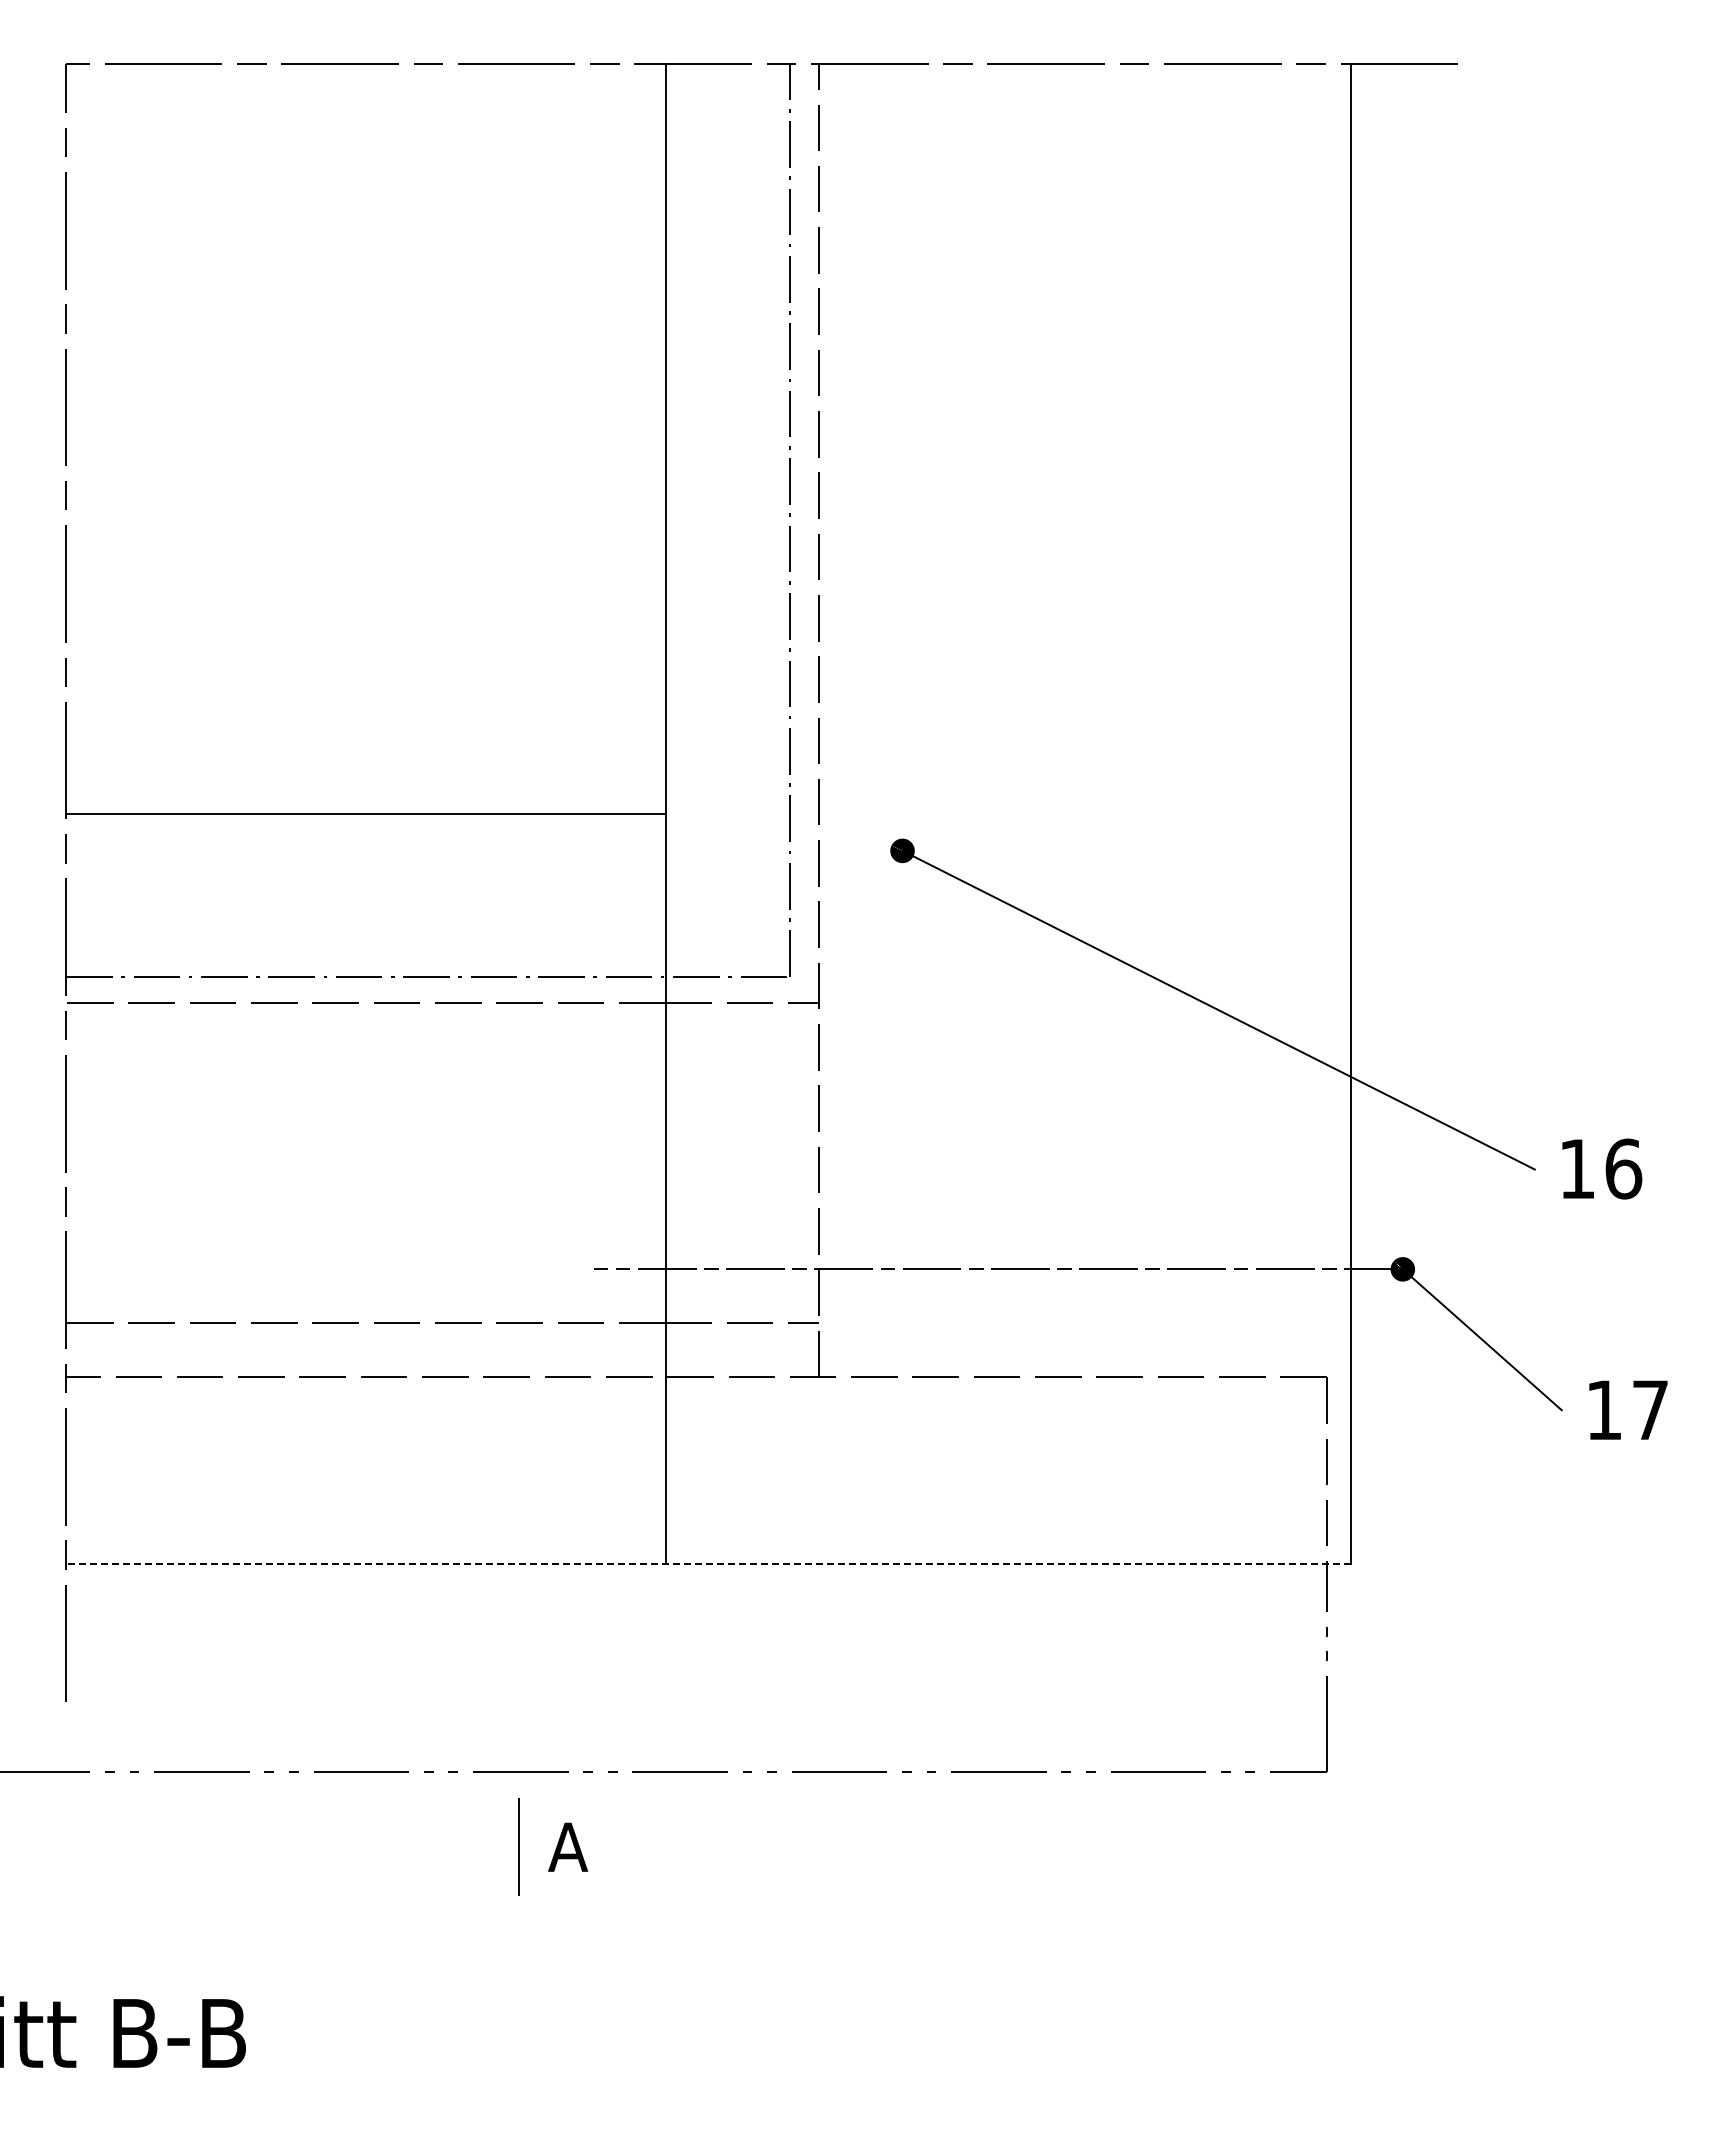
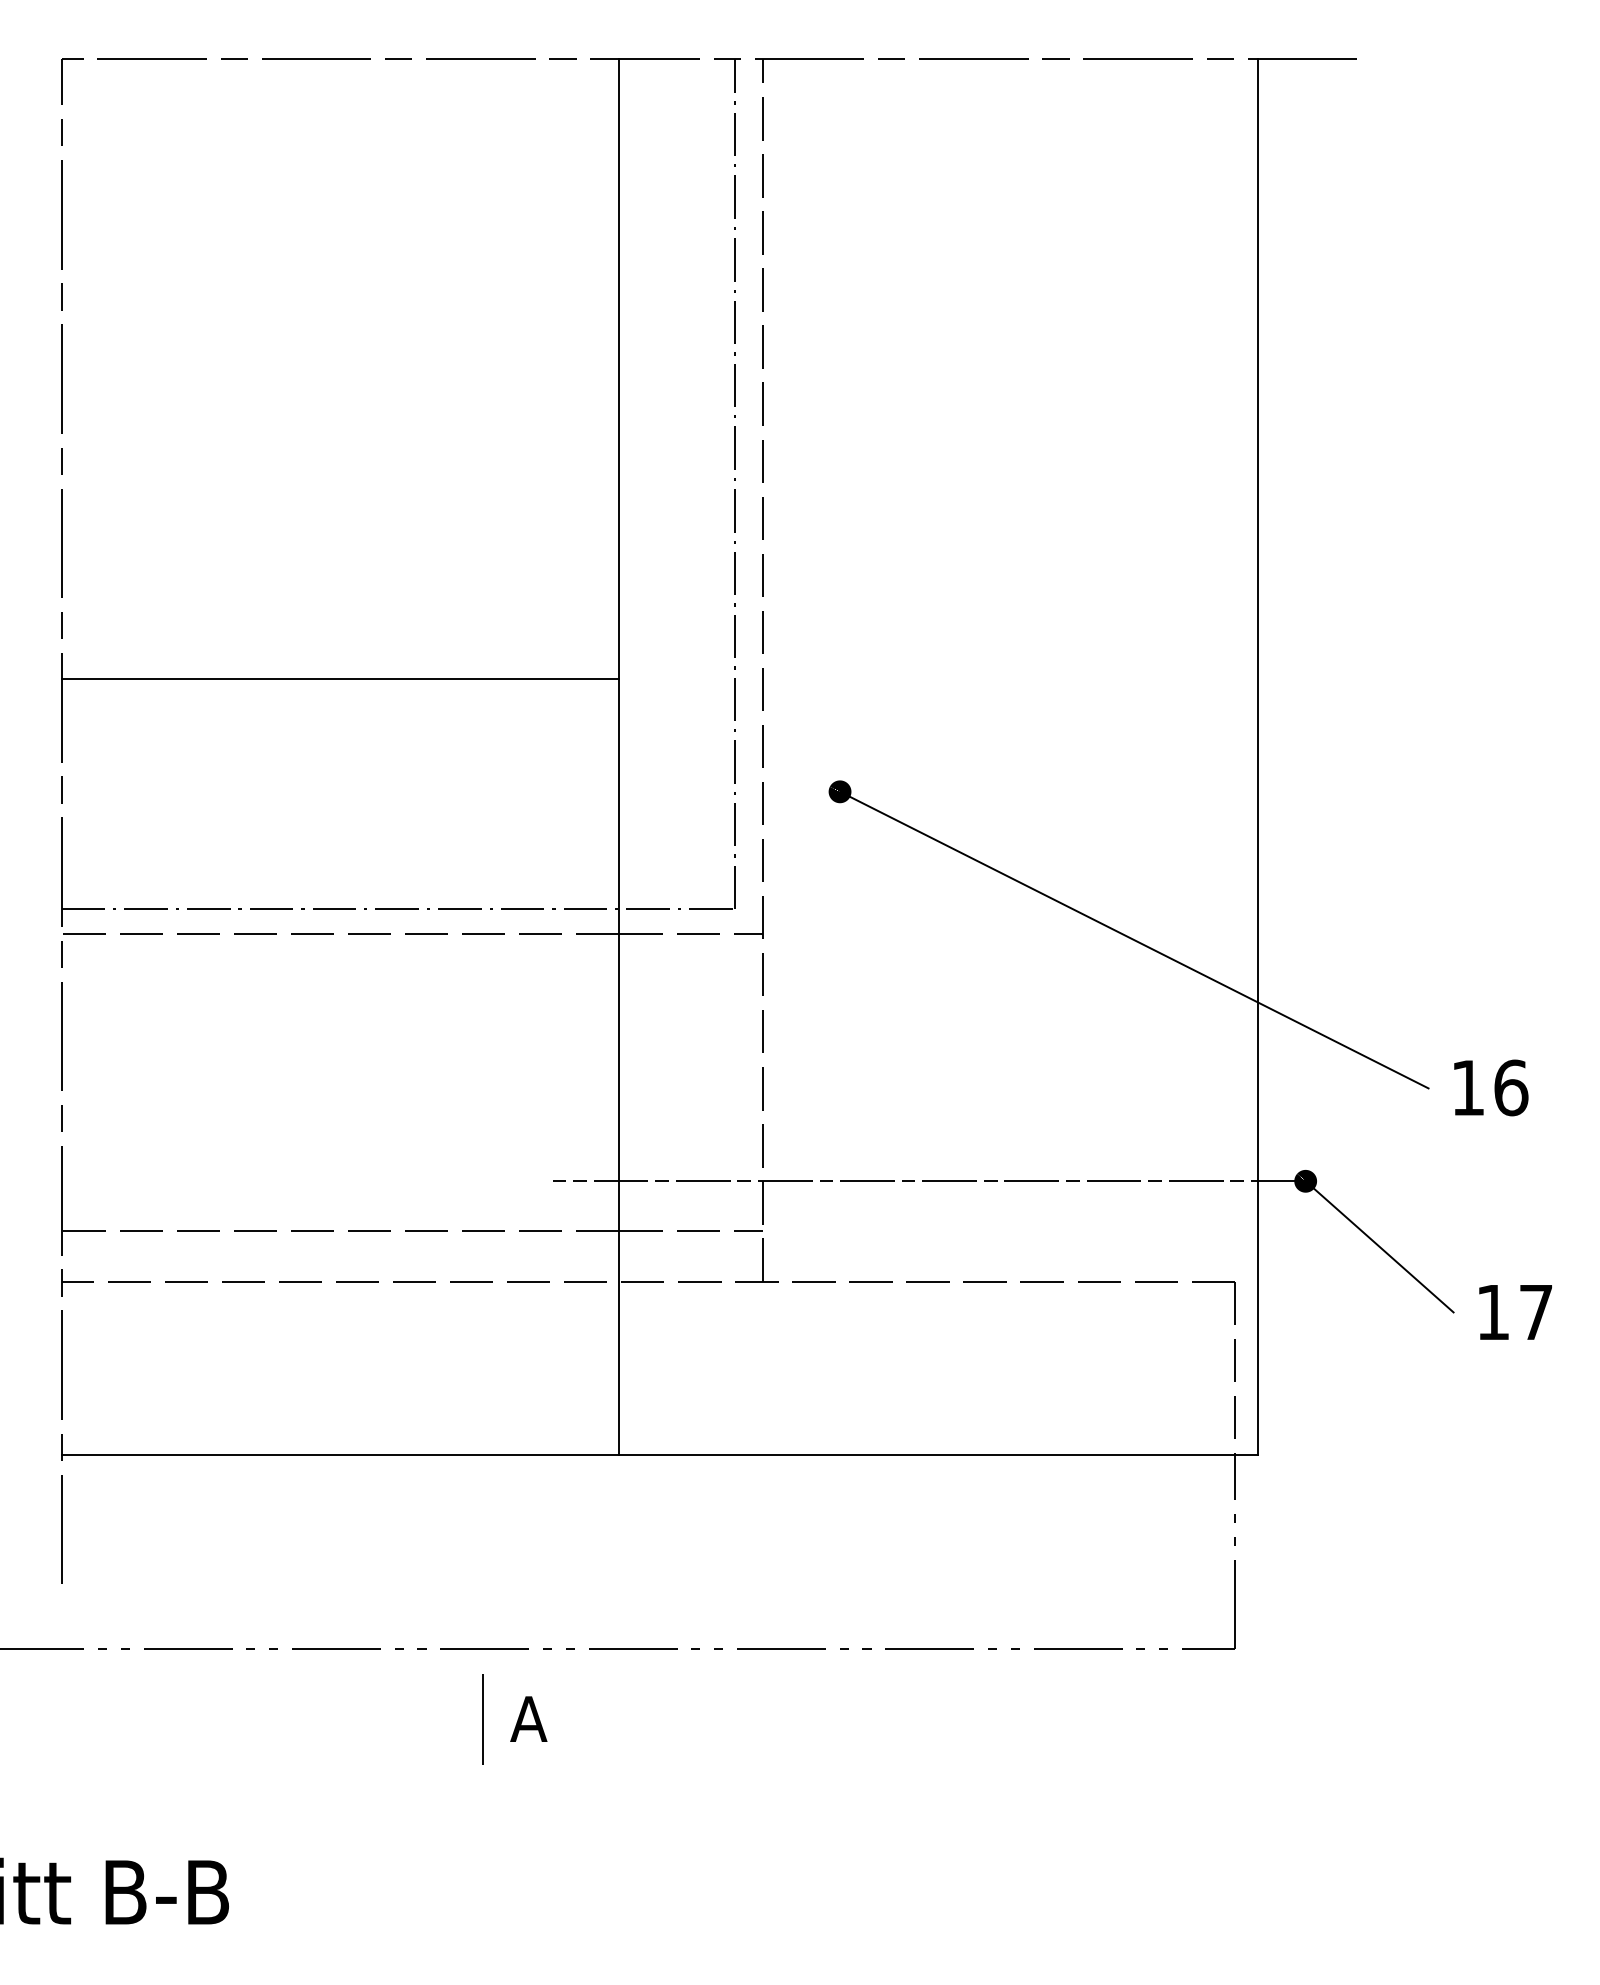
line: (365, 813) -> (340, 678), moved
line: (708, 1563) -> (659, 1455), dashed -> solid

